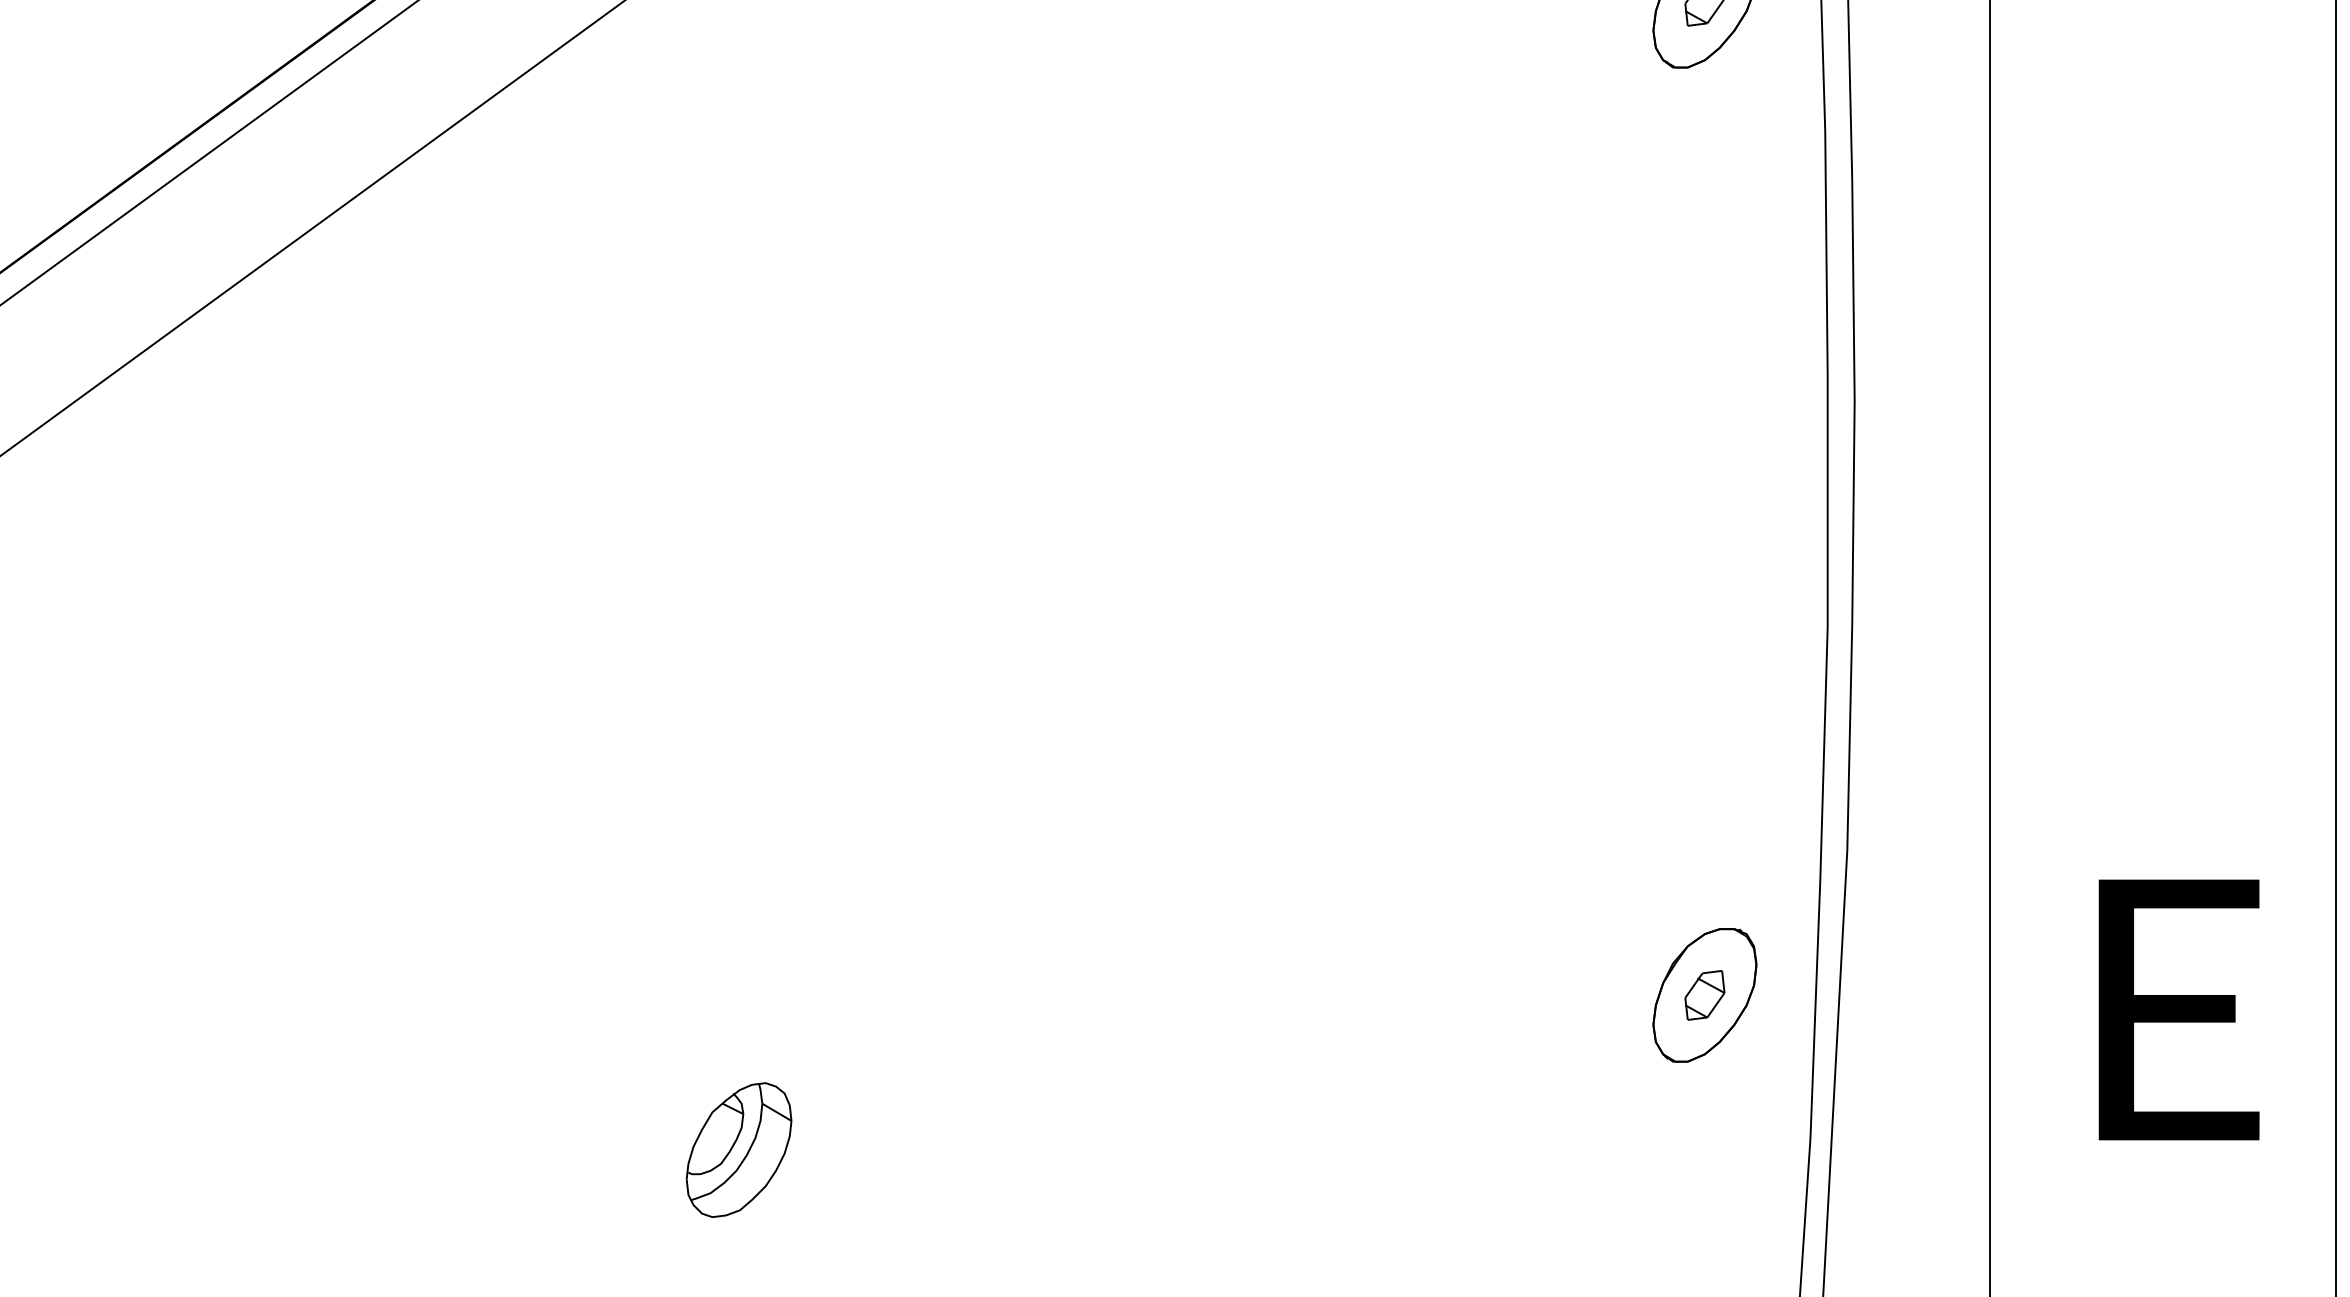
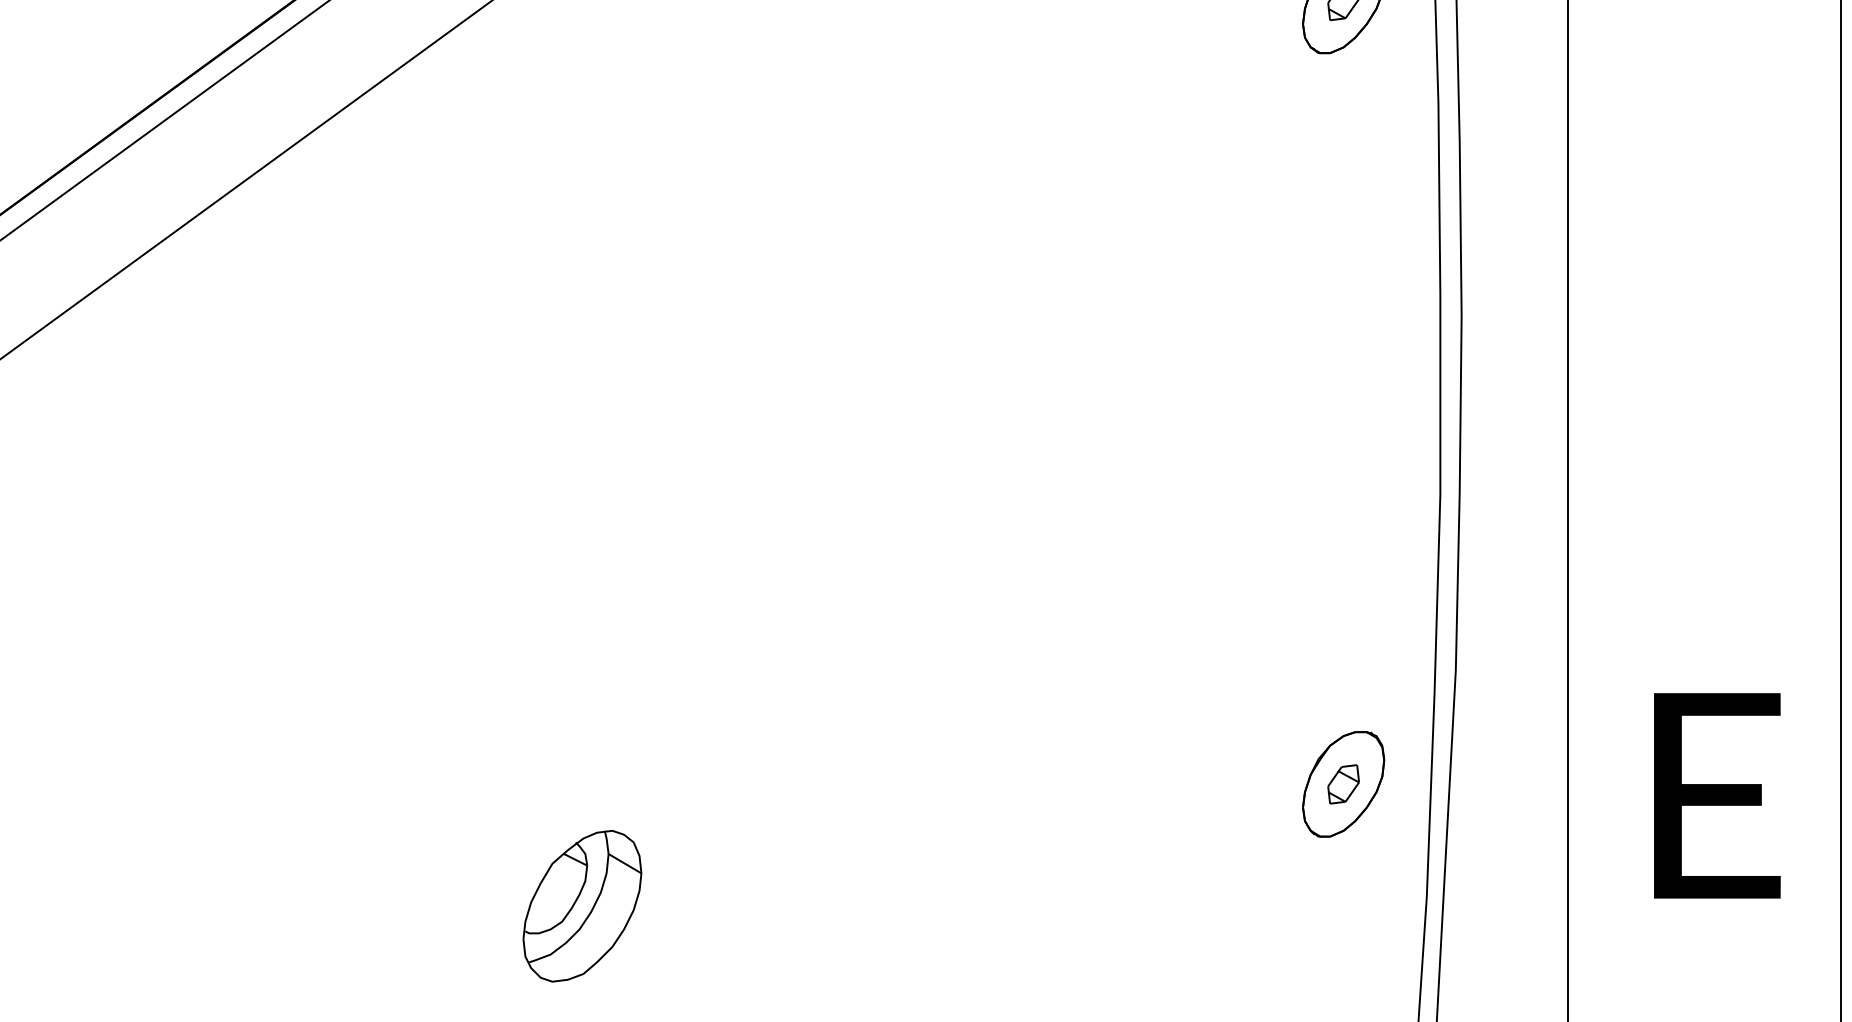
part: (739, 1150) -> (582, 906), size x1.43

